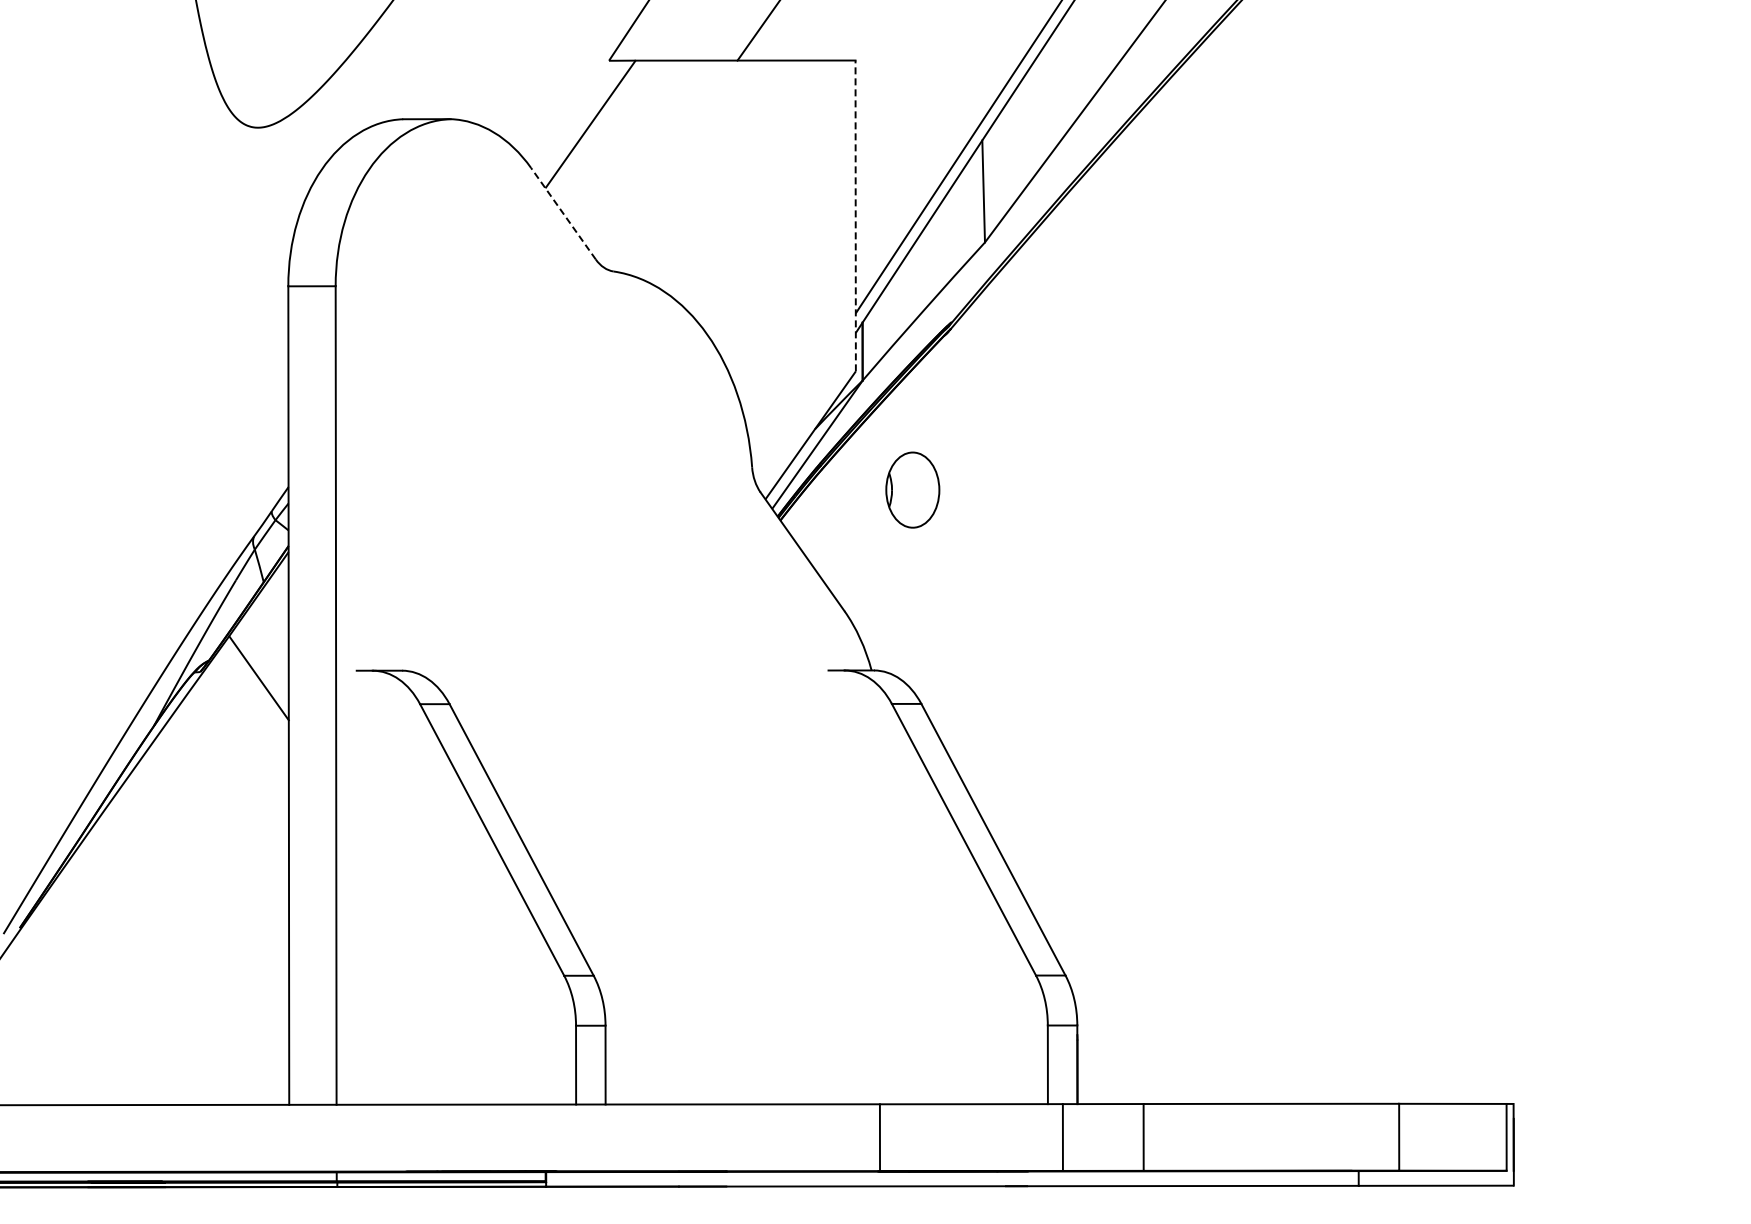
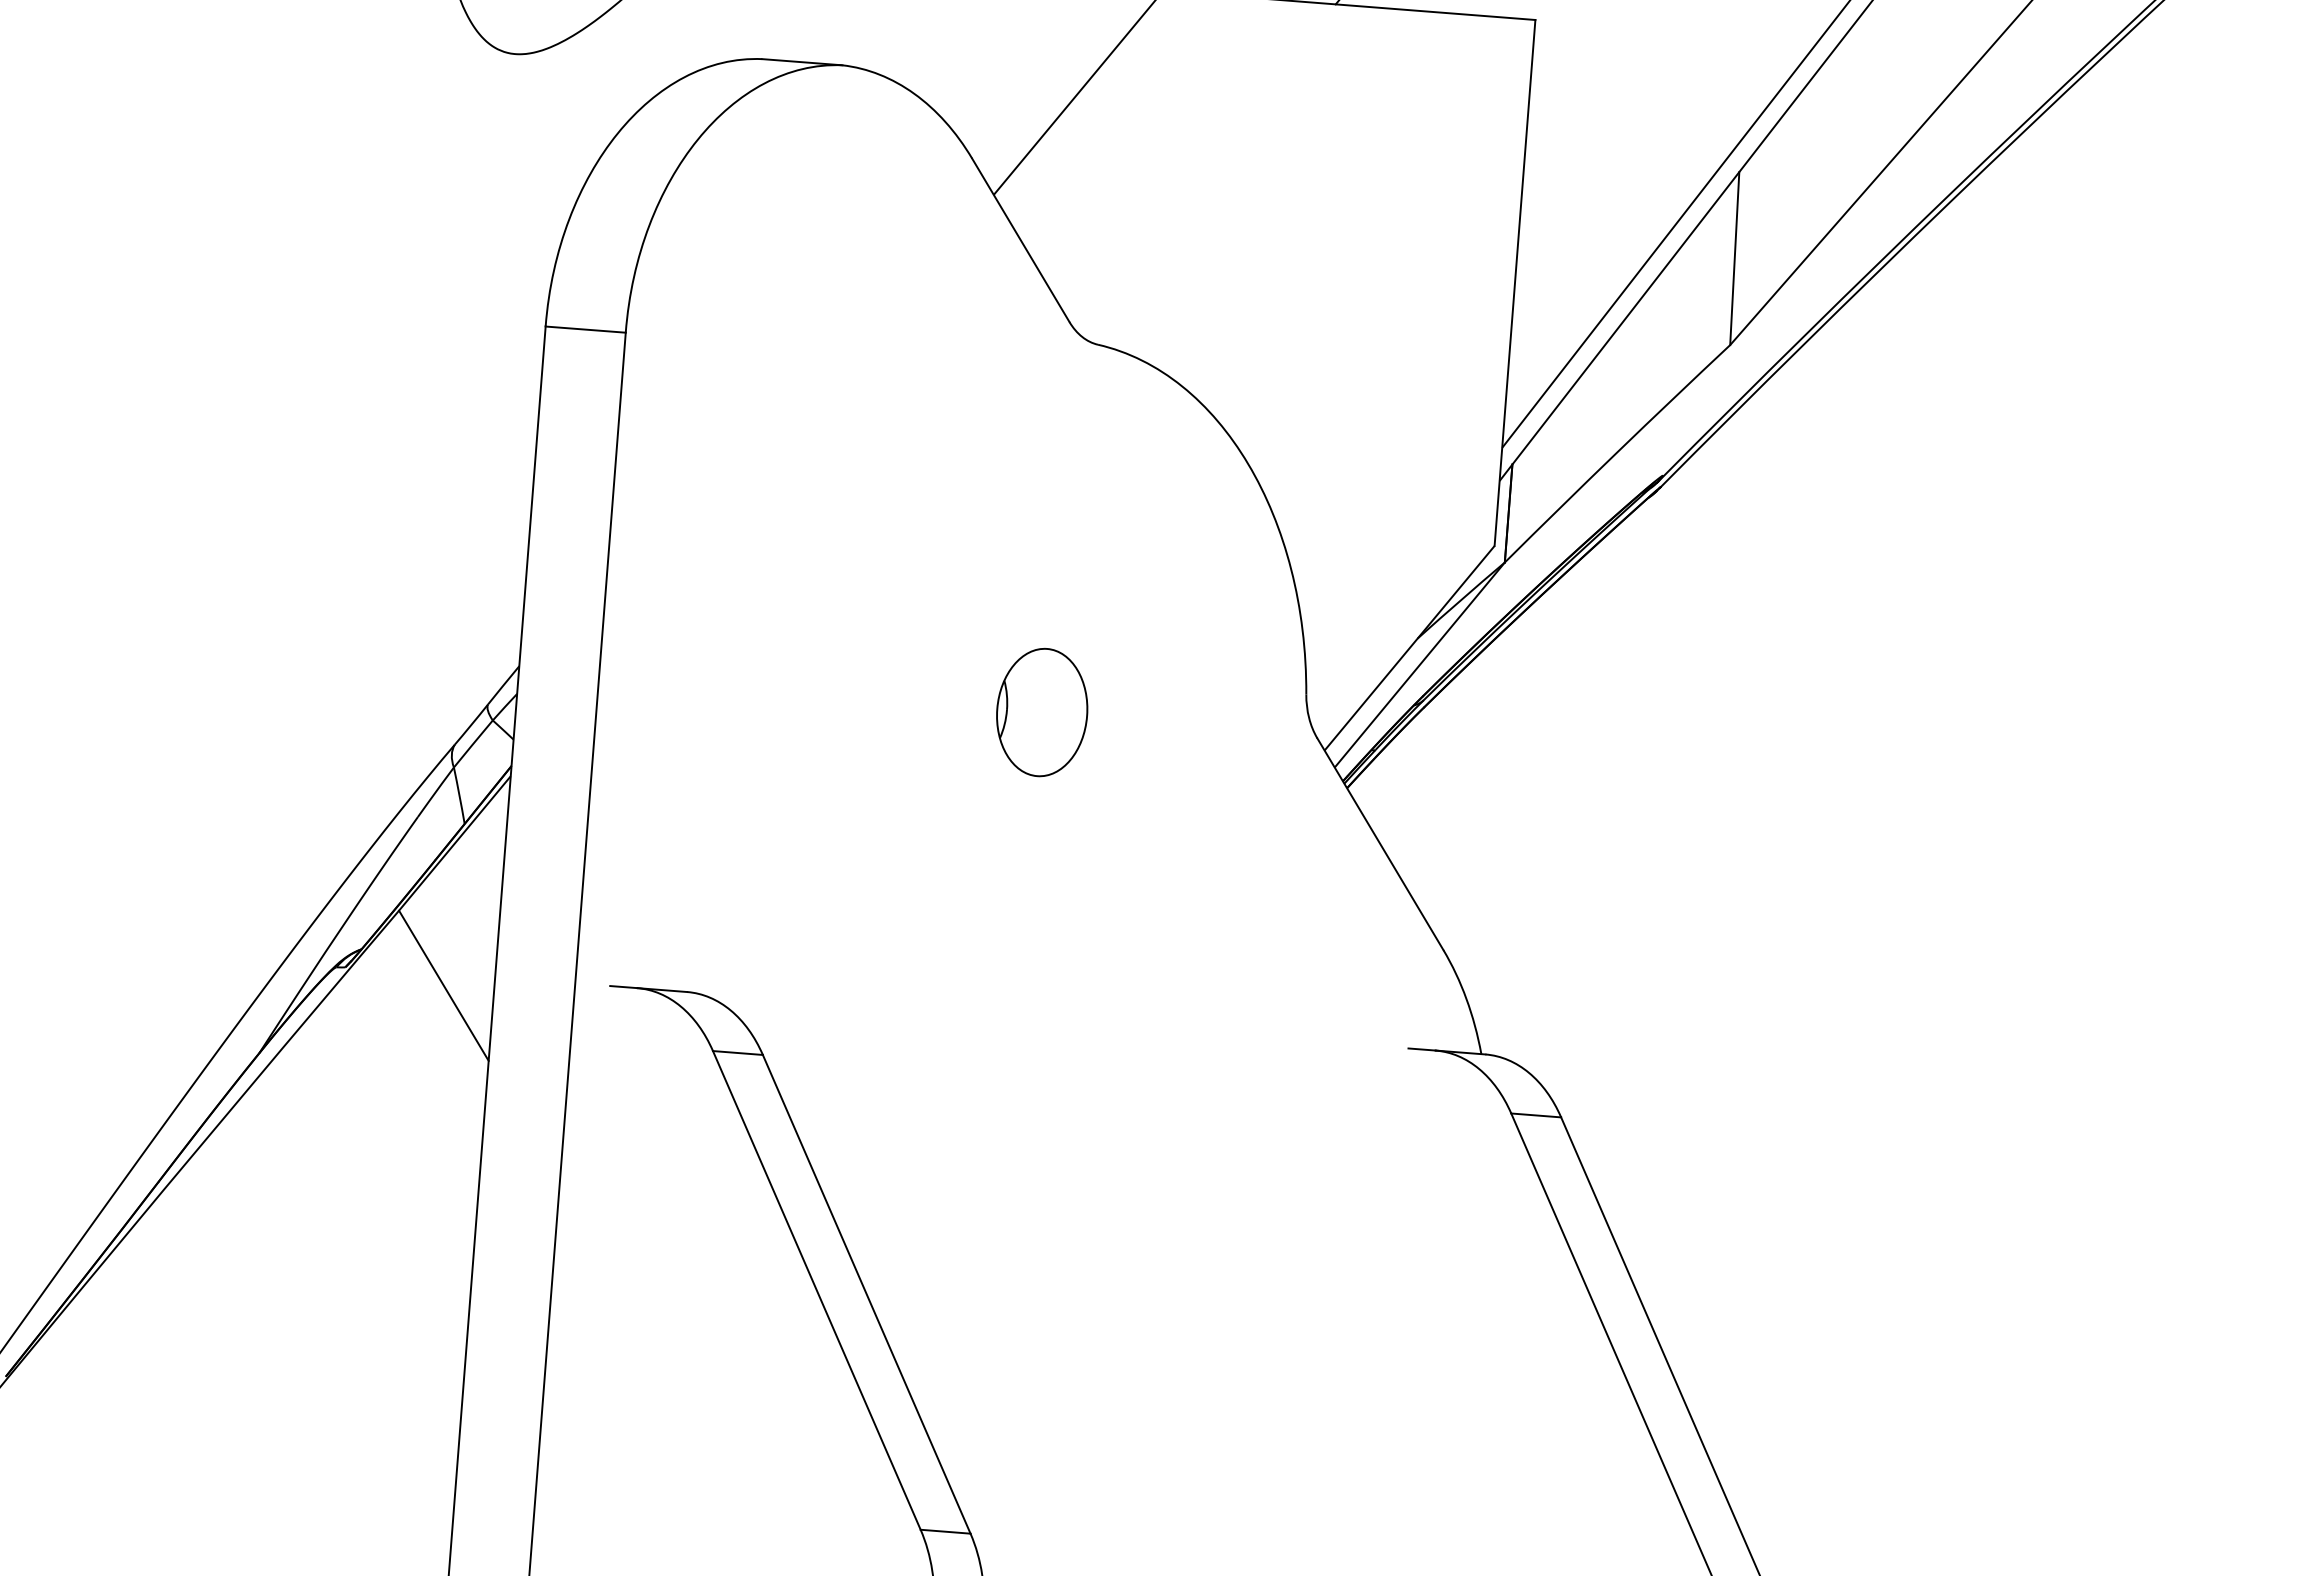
line: (563, 213) -> (1020, 239), dashed -> solid
line: (855, 215) -> (1514, 282), dashed -> solid
part: (912, 489) -> (1041, 711), moved

